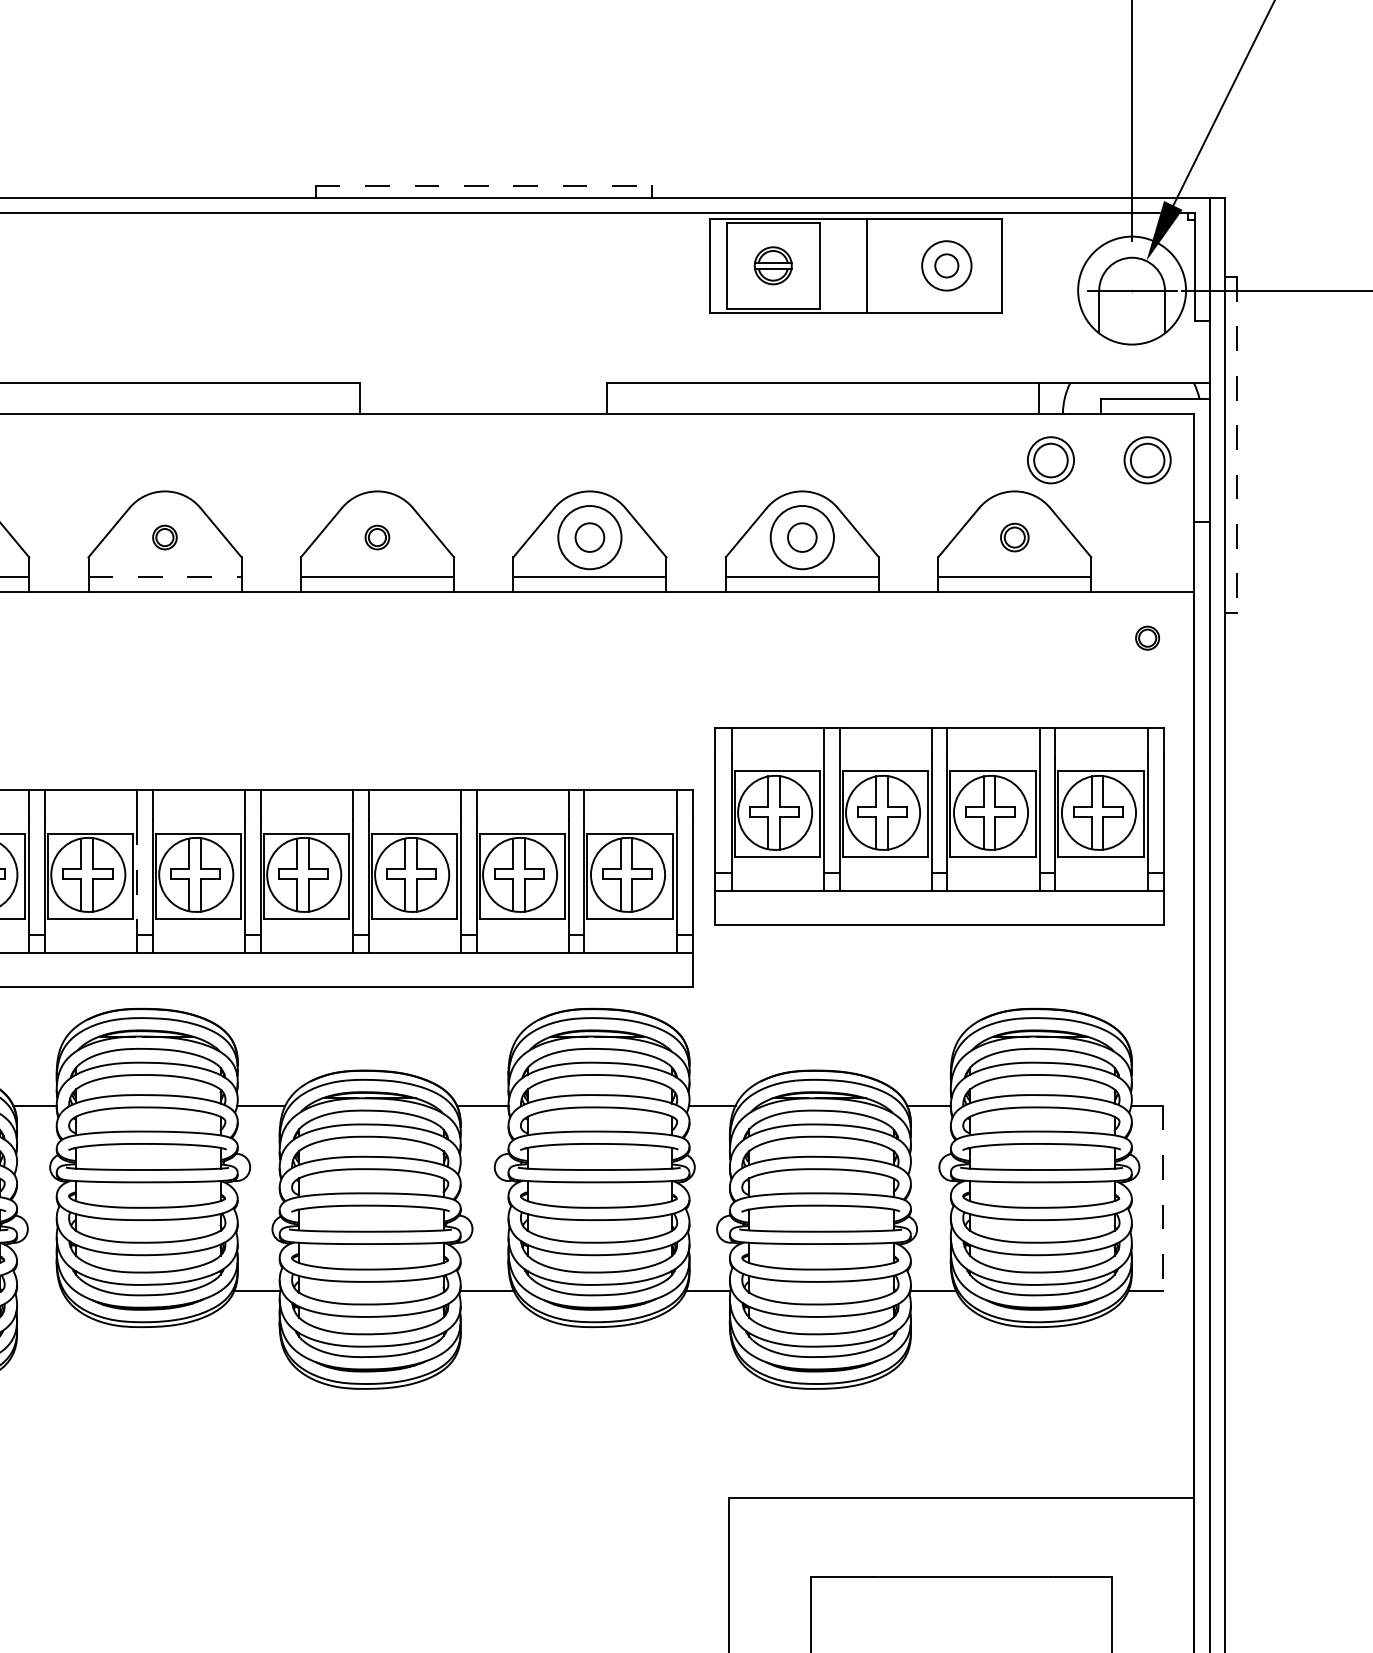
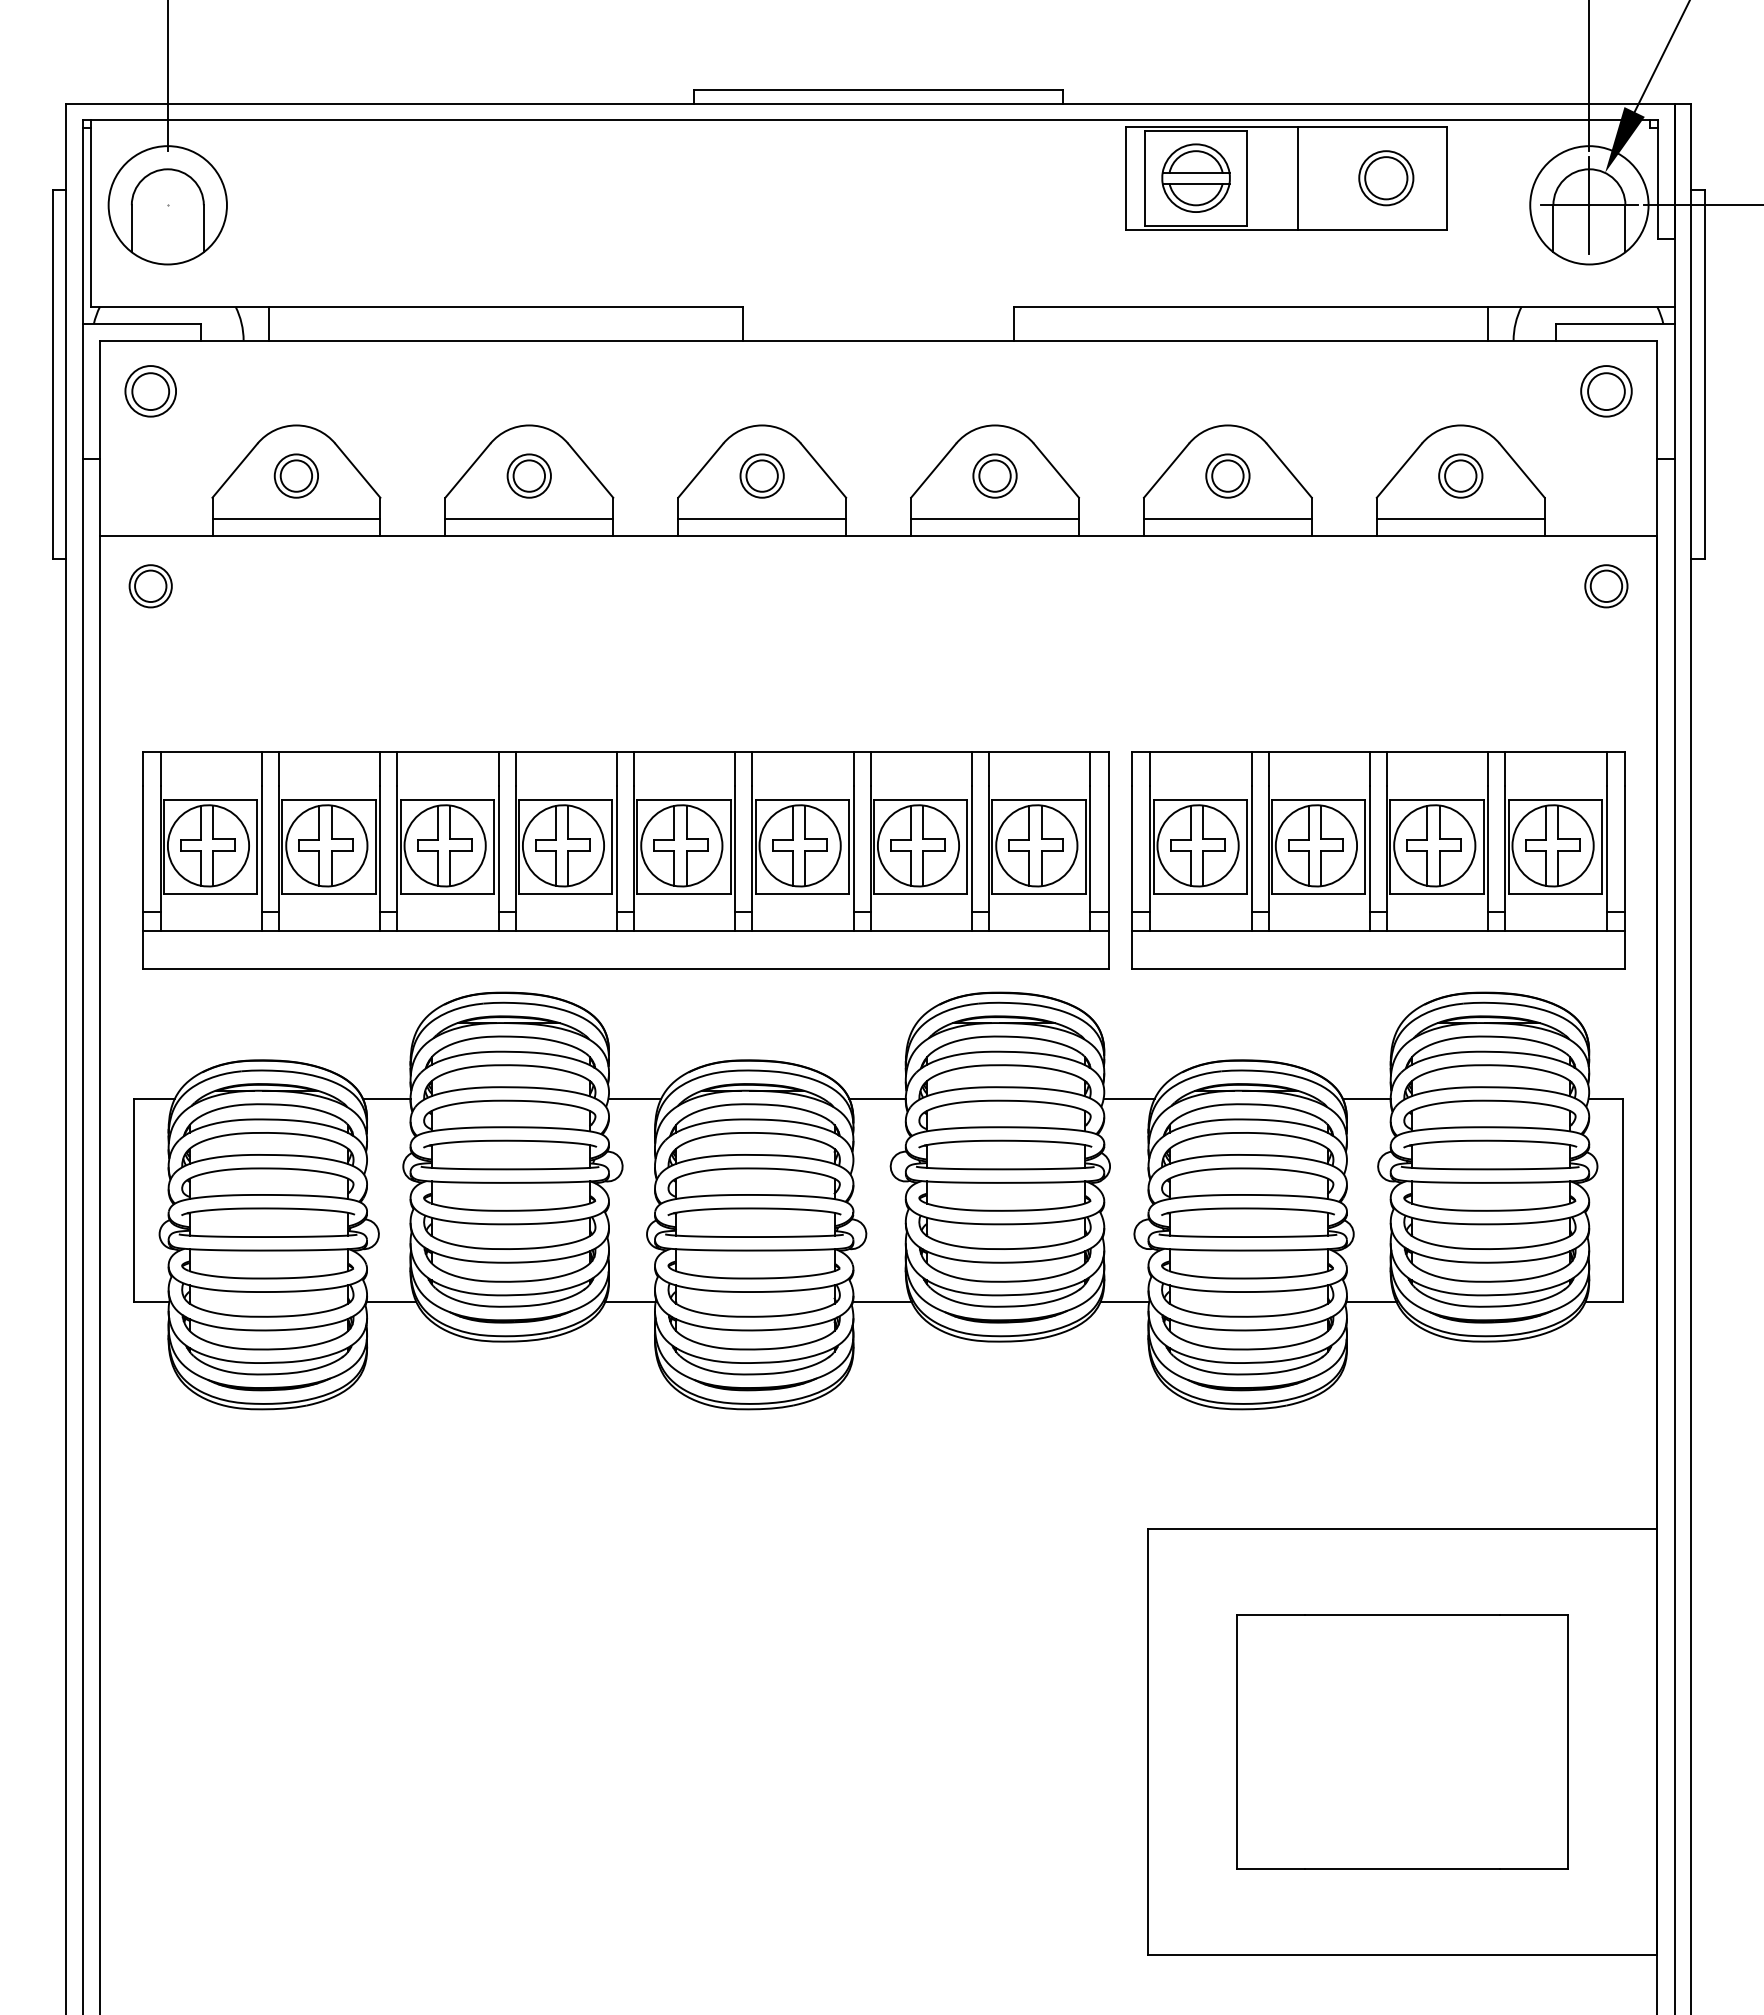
line: (484, 185) -> (879, 90), dashed -> solid
part: (772, 265) -> (1195, 177), size x1.67
circle: (946, 266) -> (1386, 178), size x1.67
line: (1132, 290) -> (1589, 205), added
line: (1237, 445) -> (1704, 375), dashed -> solid
part: (1050, 460) -> (1500, 391), removed
part: (164, 537) -> (528, 475), size x1.67
part: (376, 537) -> (761, 475), size x1.67
circle: (589, 537) -> (994, 475), size x0.62
circle: (801, 537) -> (1227, 475), size x0.62
part: (1014, 537) -> (1460, 475), size x1.43
line: (165, 577) -> (529, 519), dashed -> solid
part: (1147, 638) -> (1606, 586), size x1.67
part: (939, 826) -> (1378, 860), moved
line: (136, 878) -> (498, 849), dashed -> solid
line: (1163, 1198) -> (1623, 1200), dashed -> solid
line: (39, 1290) -> (391, 1301), added

